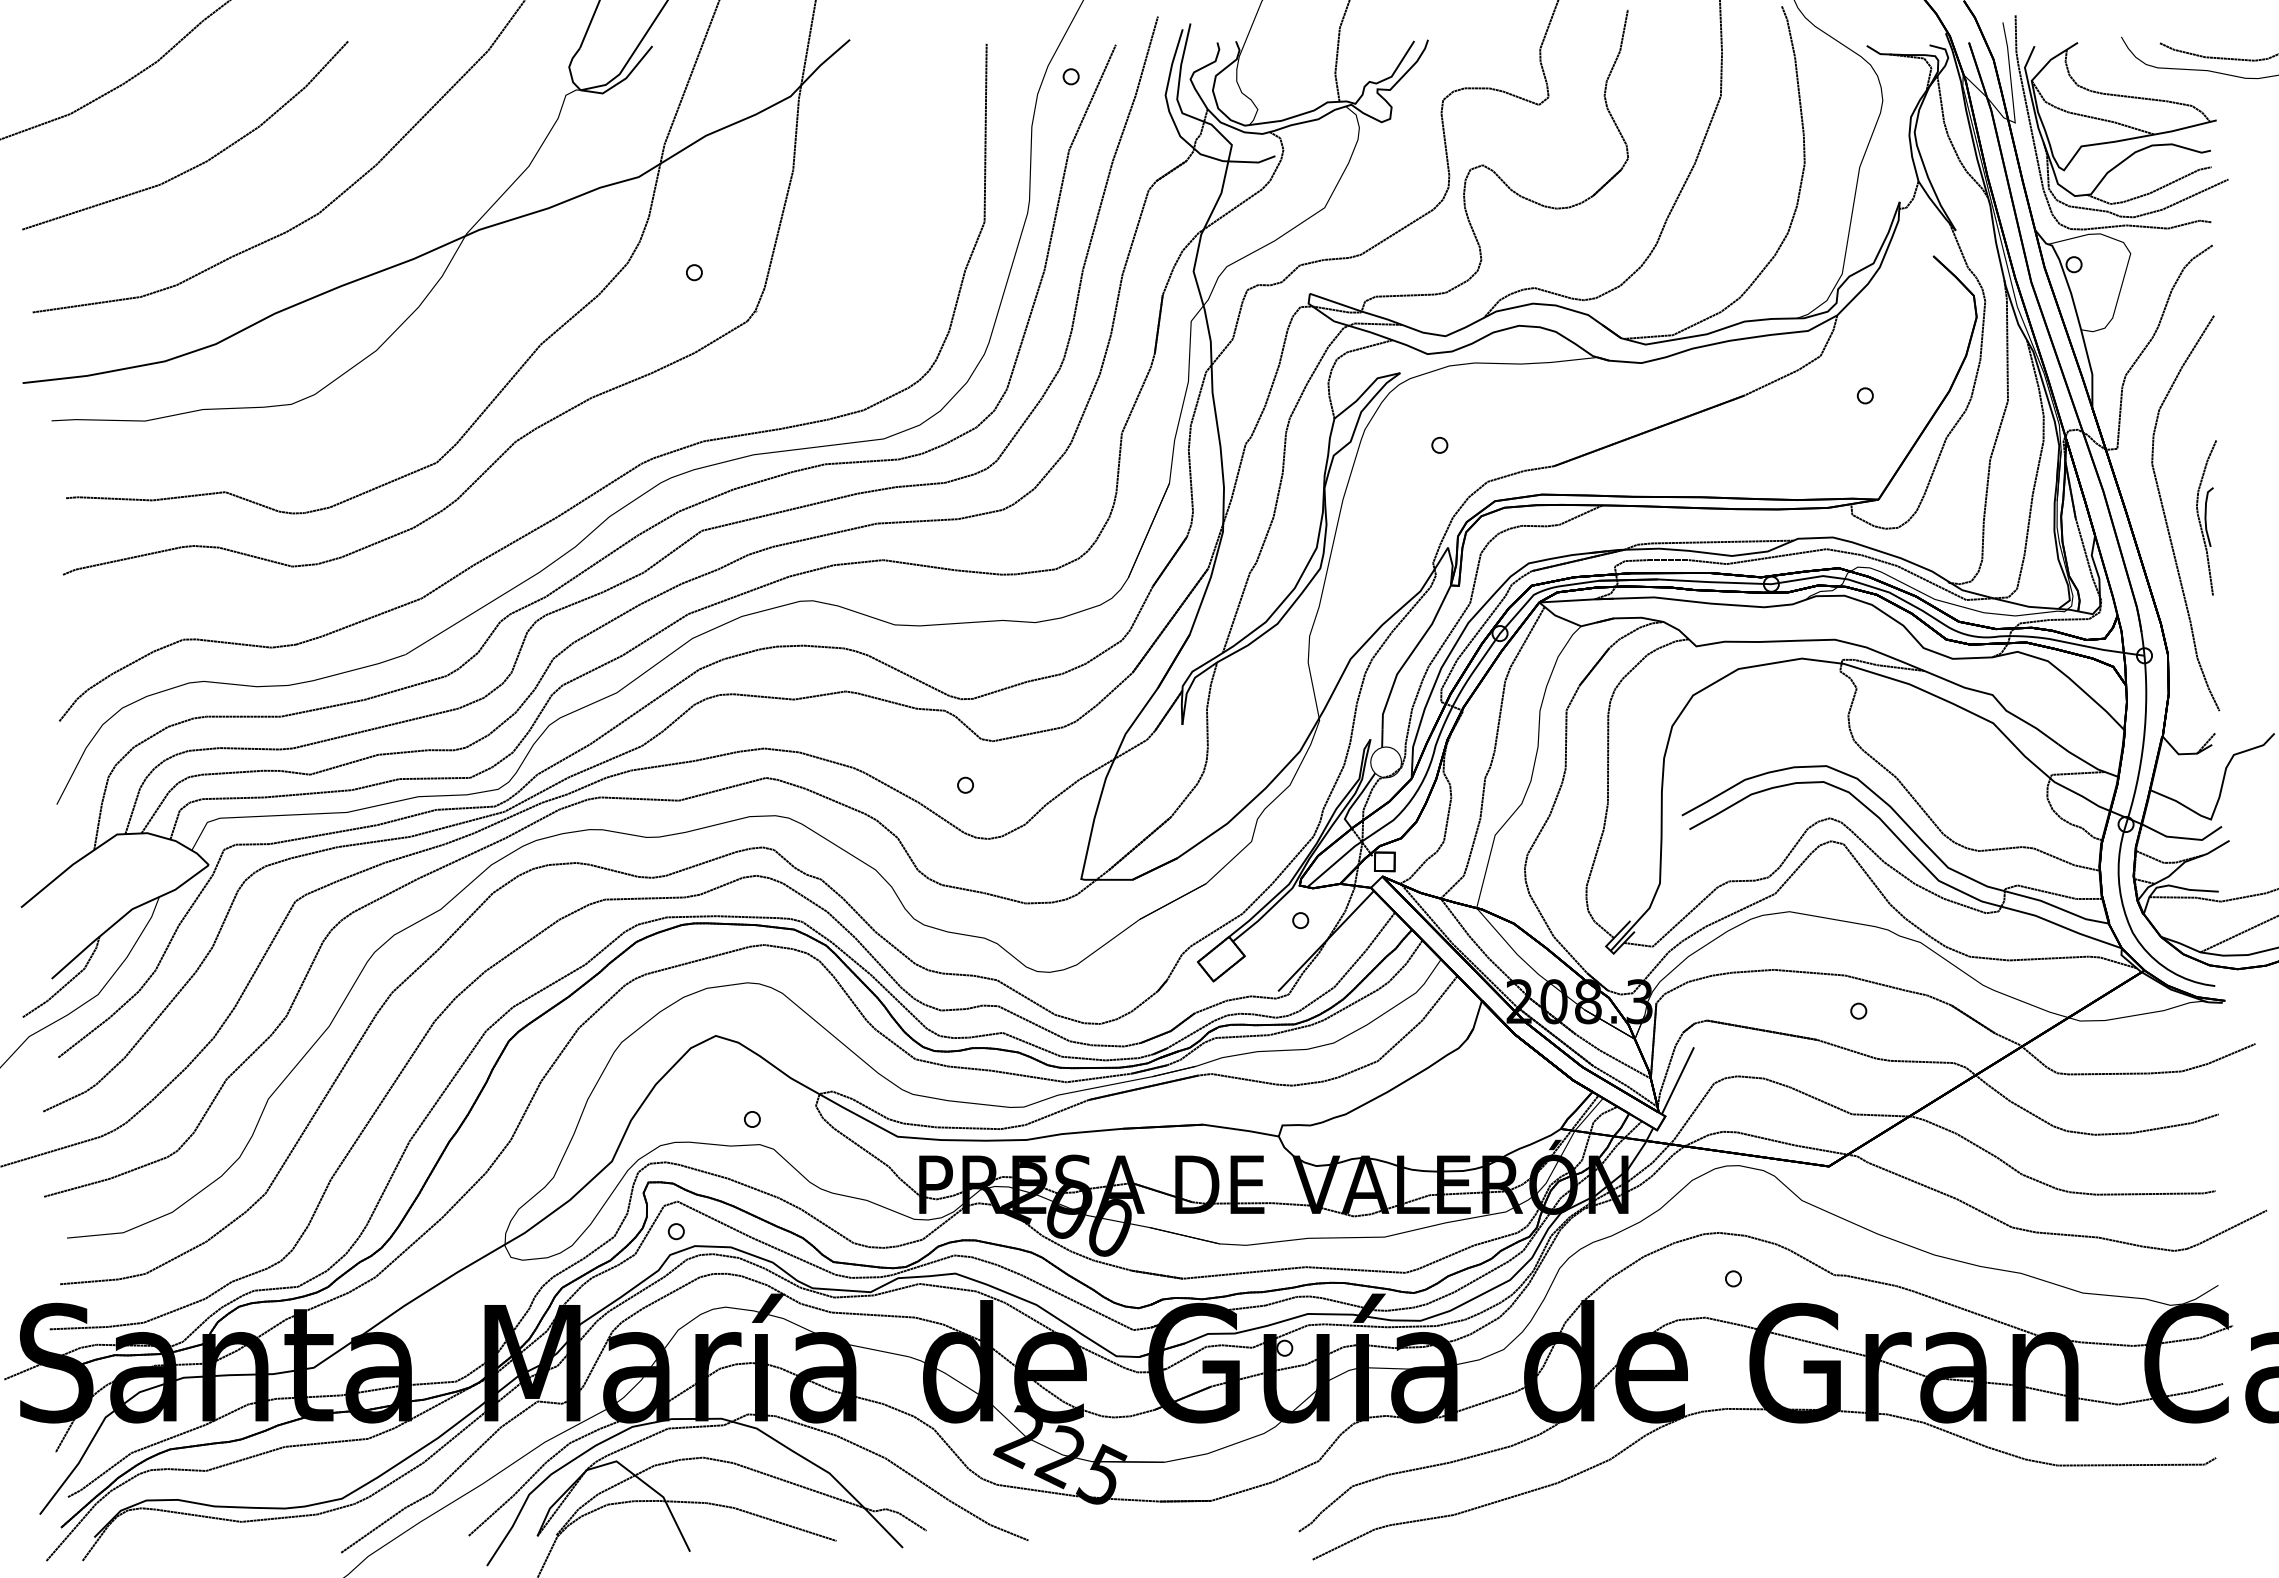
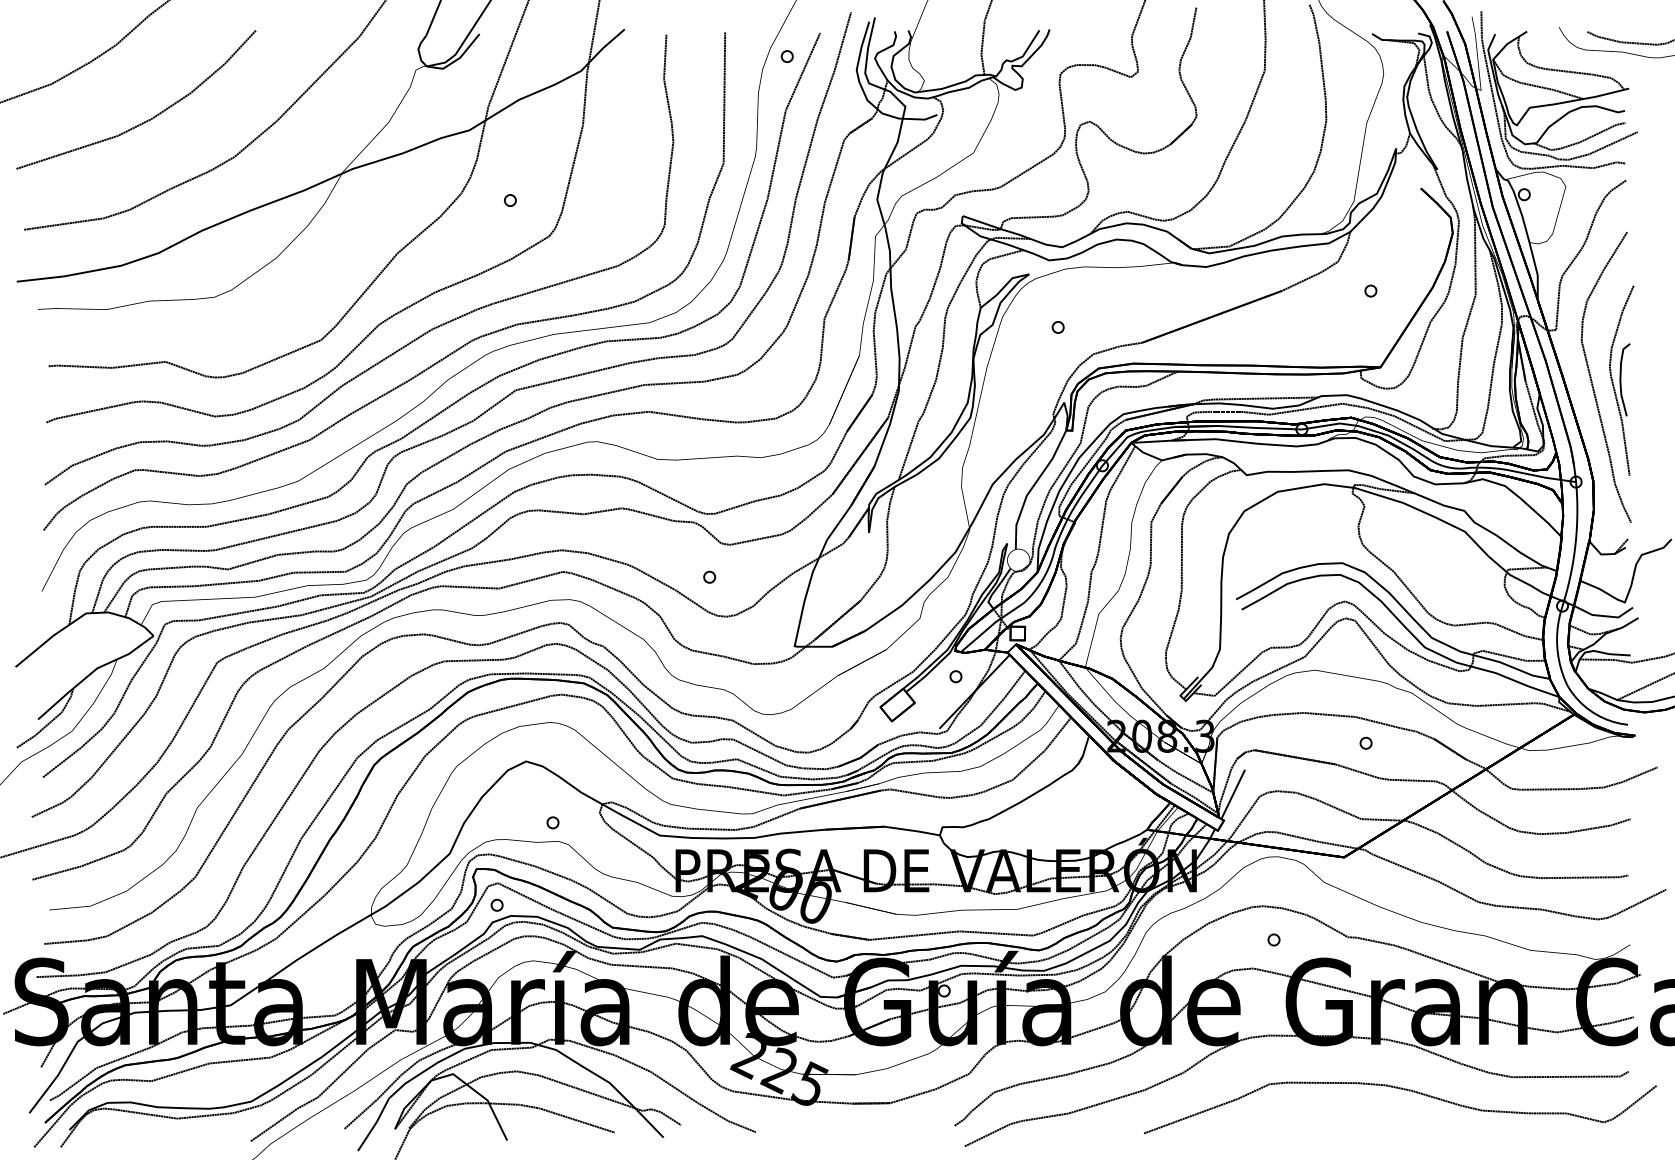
part: (557, 465) -> (409, 342), added
part: (2206, 517) -> (1621, 380), size x1.67
curve: (1907, 1482) -> (1401, 1089), added

